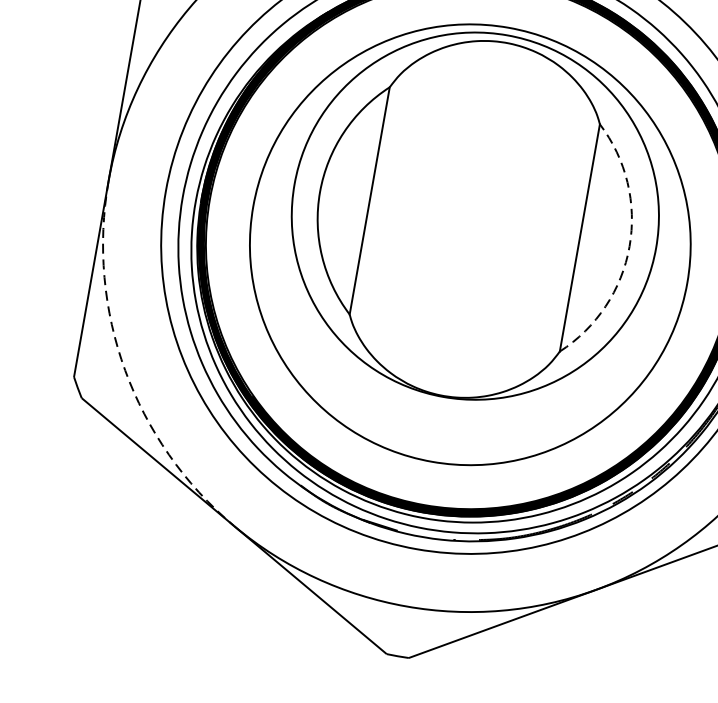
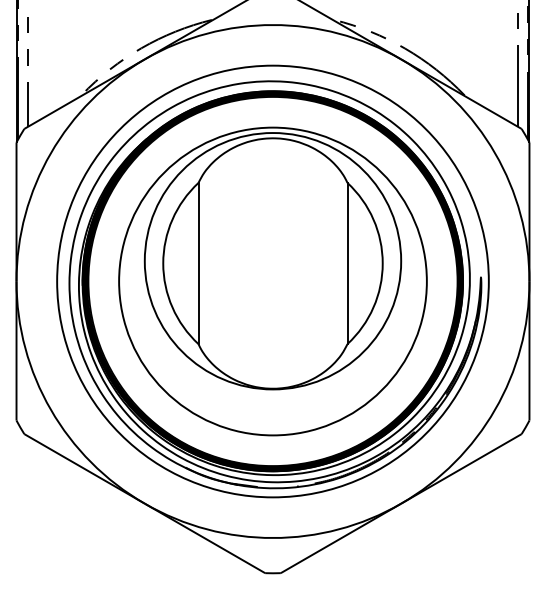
arc: (629, 246) -> (382, 263), dashed -> solid
arc: (124, 369) -> (50, 409), dashed -> solid

